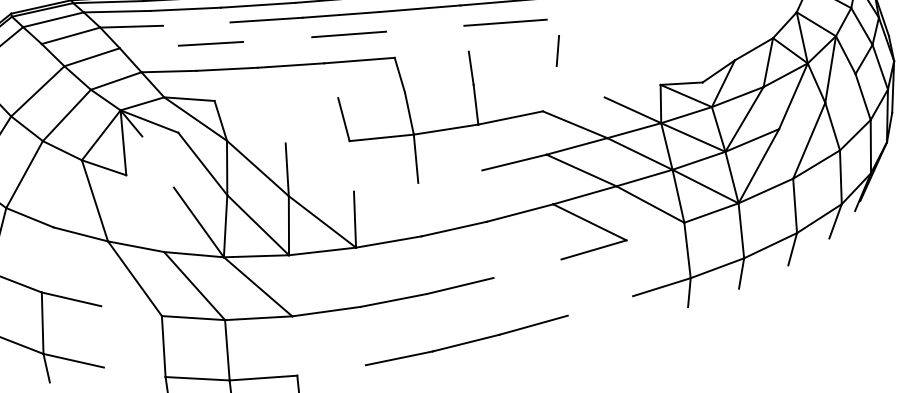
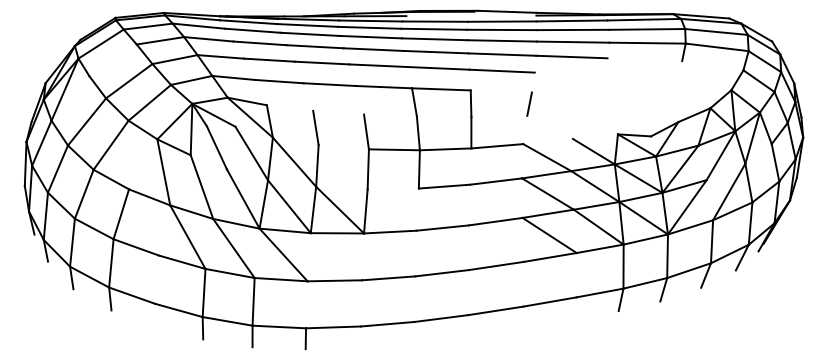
line: (196, 24) -> (259, 43), added
line: (424, 28) -> (438, 68), added
line: (276, 38) -> (321, 62), added
line: (148, 46) -> (220, 56), added
line: (557, 50) -> (529, 103), moved
line: (431, 54) -> (441, 89), added
line: (279, 121) -> (315, 127), added
line: (157, 161) -> (216, 147), added
line: (350, 166) -> (367, 169), added
line: (450, 176) -> (444, 186), added
line: (144, 212) -> (201, 186), added
line: (654, 231) -> (599, 248), added
line: (48, 260) -> (121, 214), added
line: (526, 268) -> (495, 265), added
line: (599, 305) -> (549, 301), added
line: (130, 310) -> (181, 261), added
line: (331, 370) -> (333, 327), added
line: (134, 372) -> (178, 310), added

